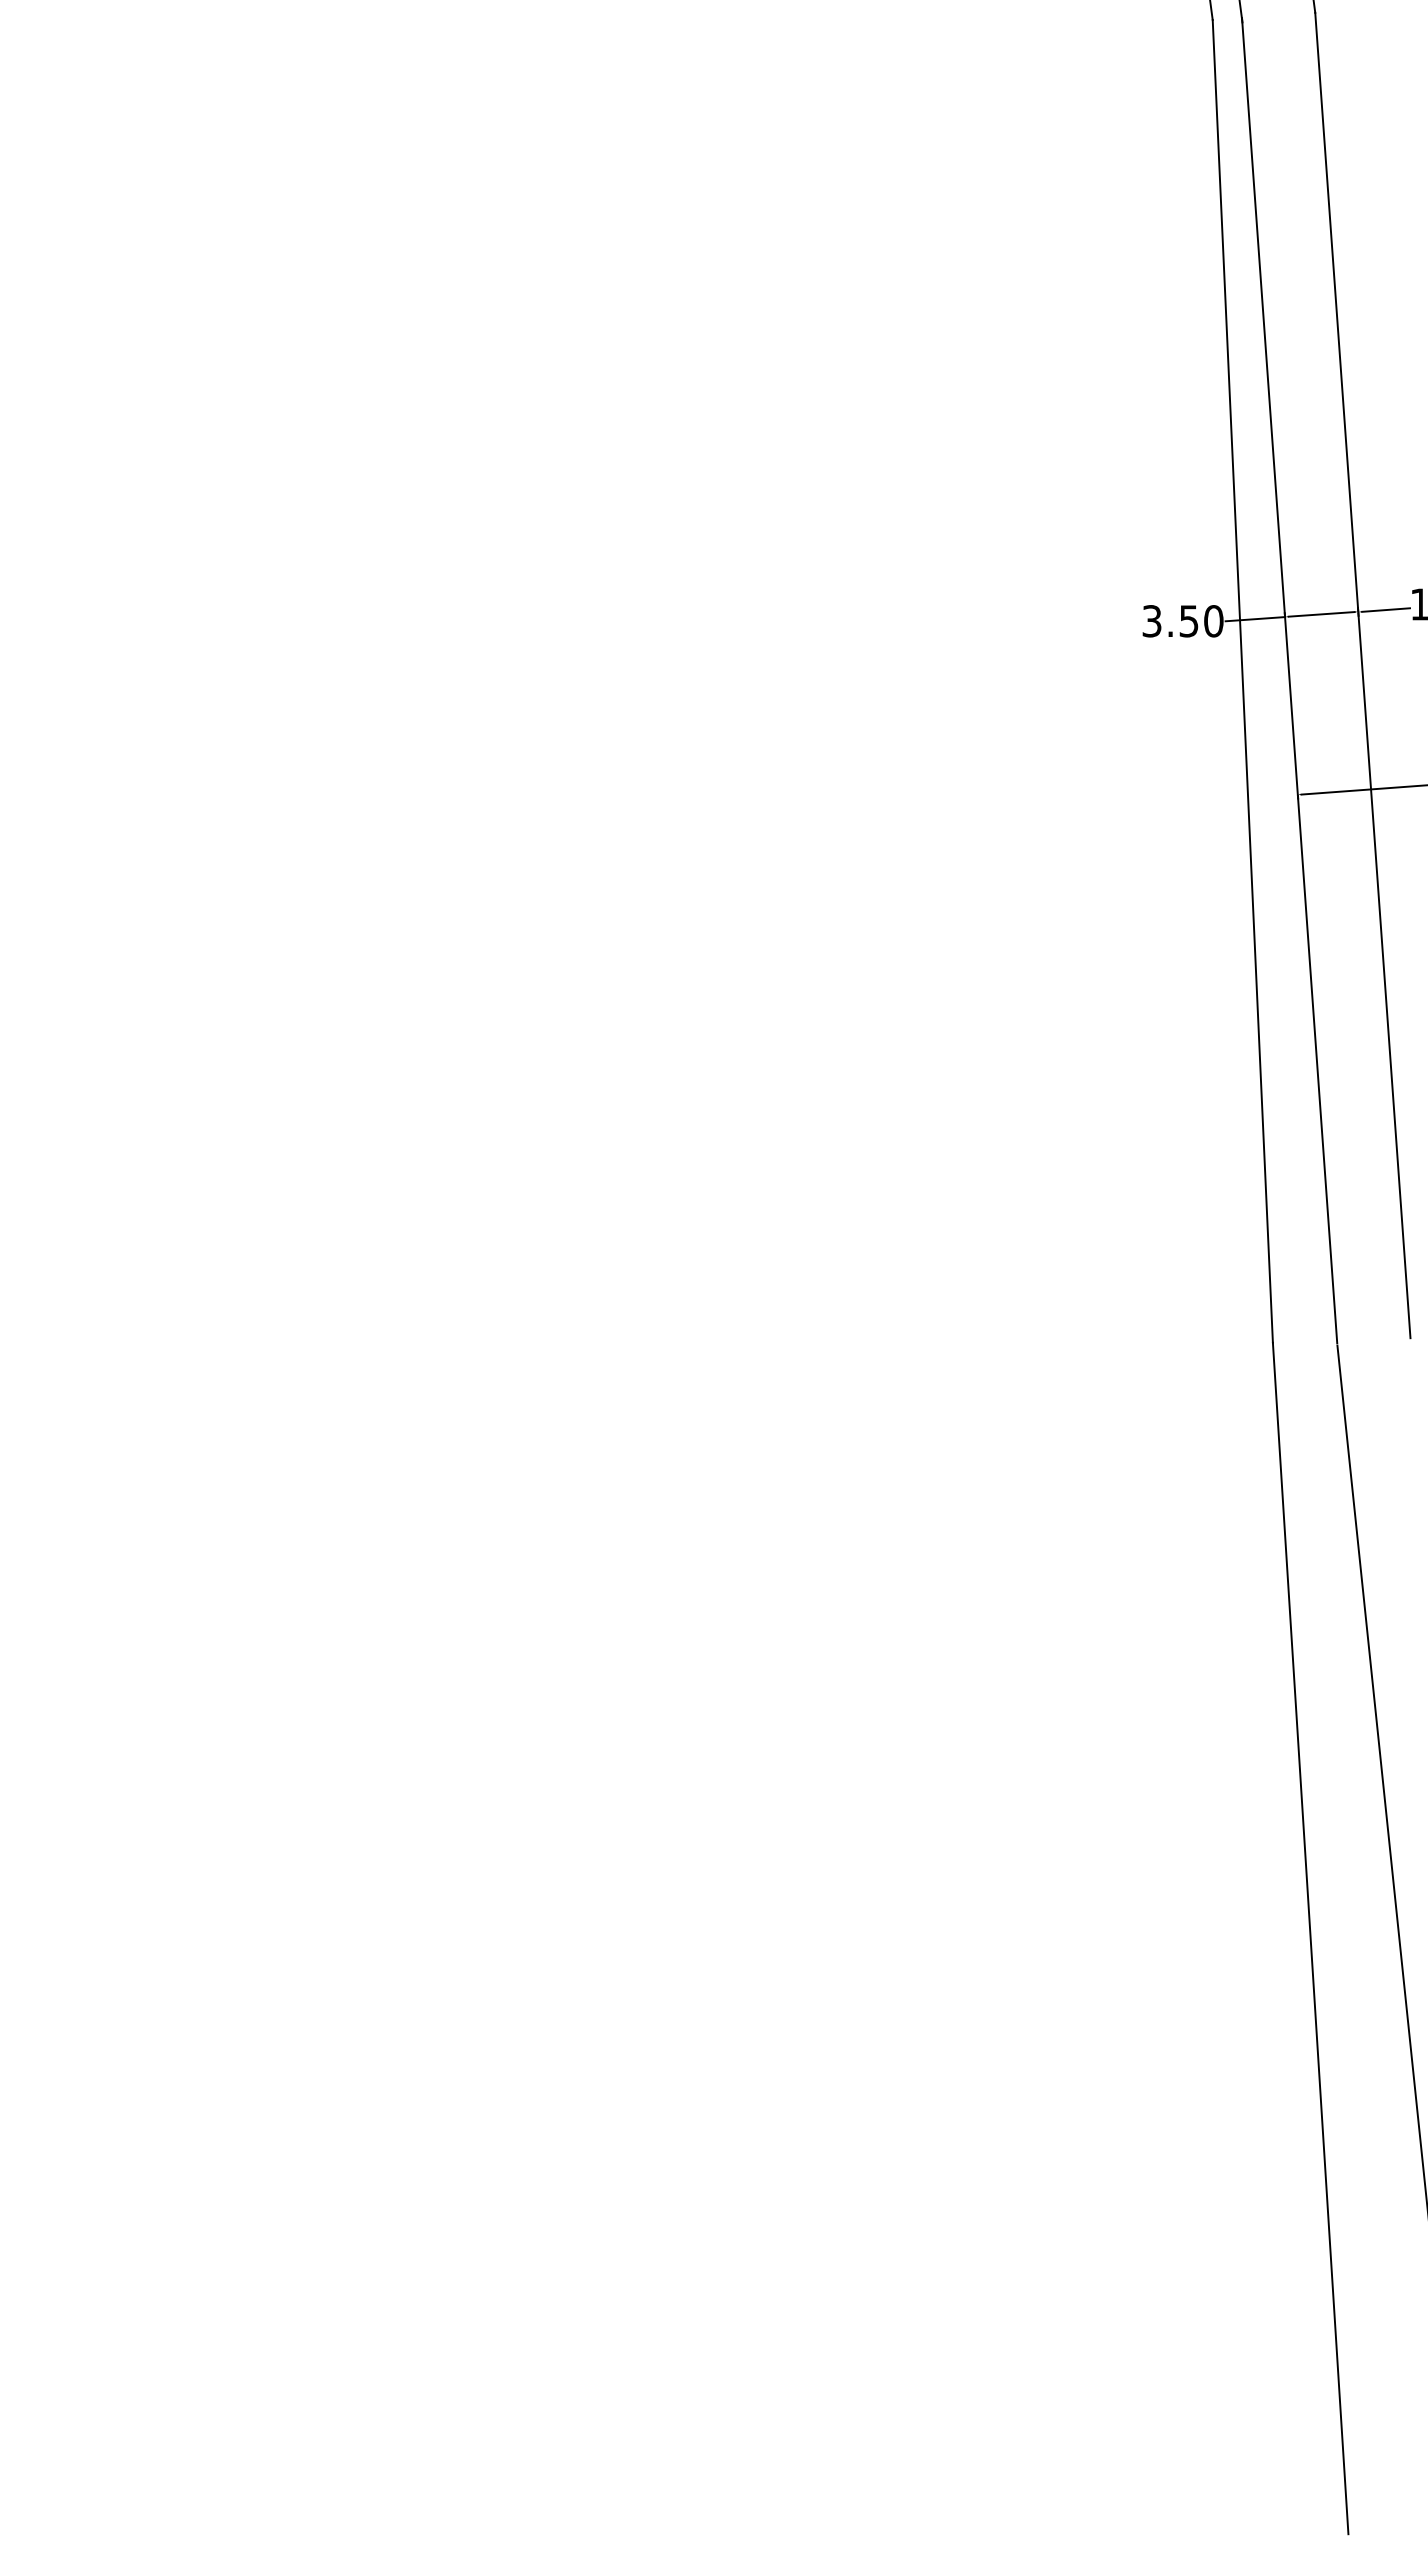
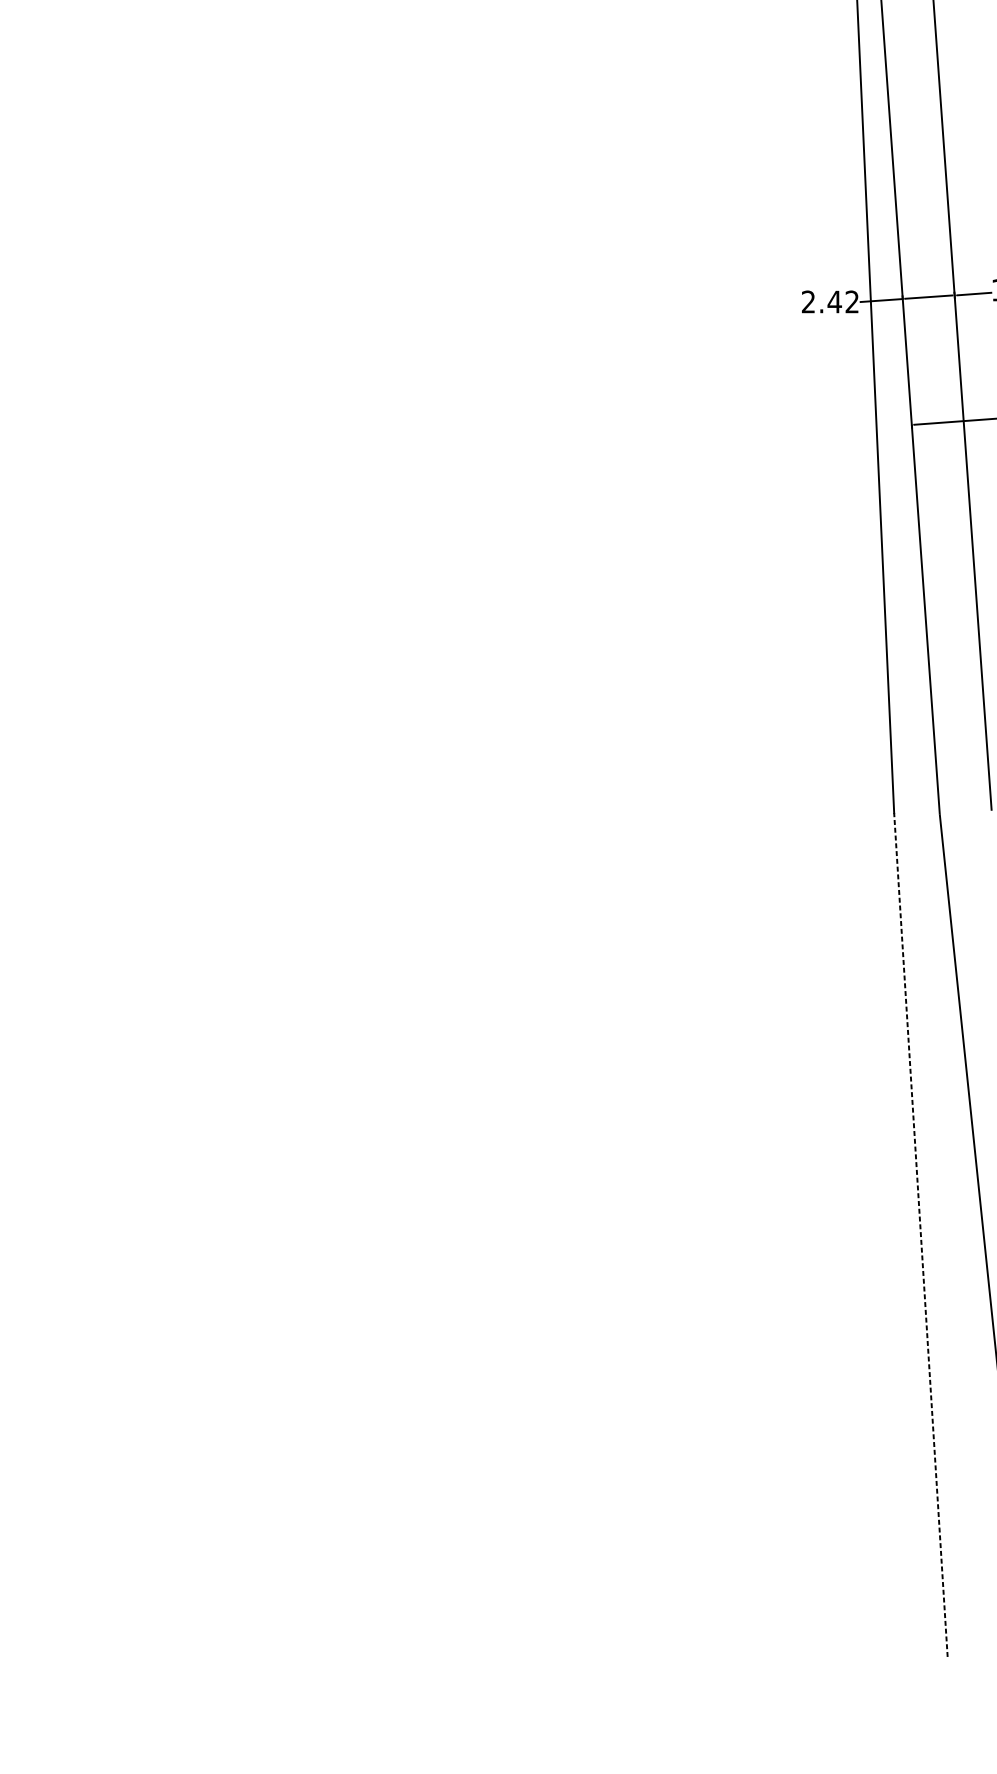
text: (1182, 621) -> (830, 302), 3.50 -> 2.42
line: (1310, 1938) -> (920, 1235), solid -> dashed

